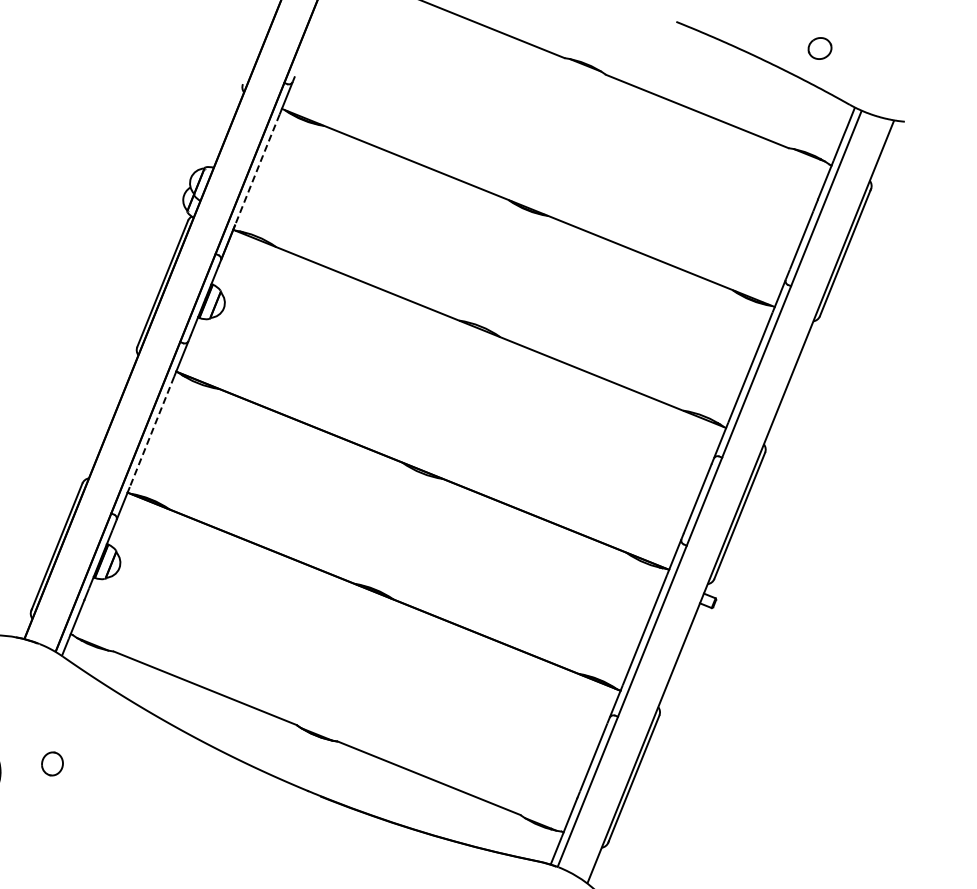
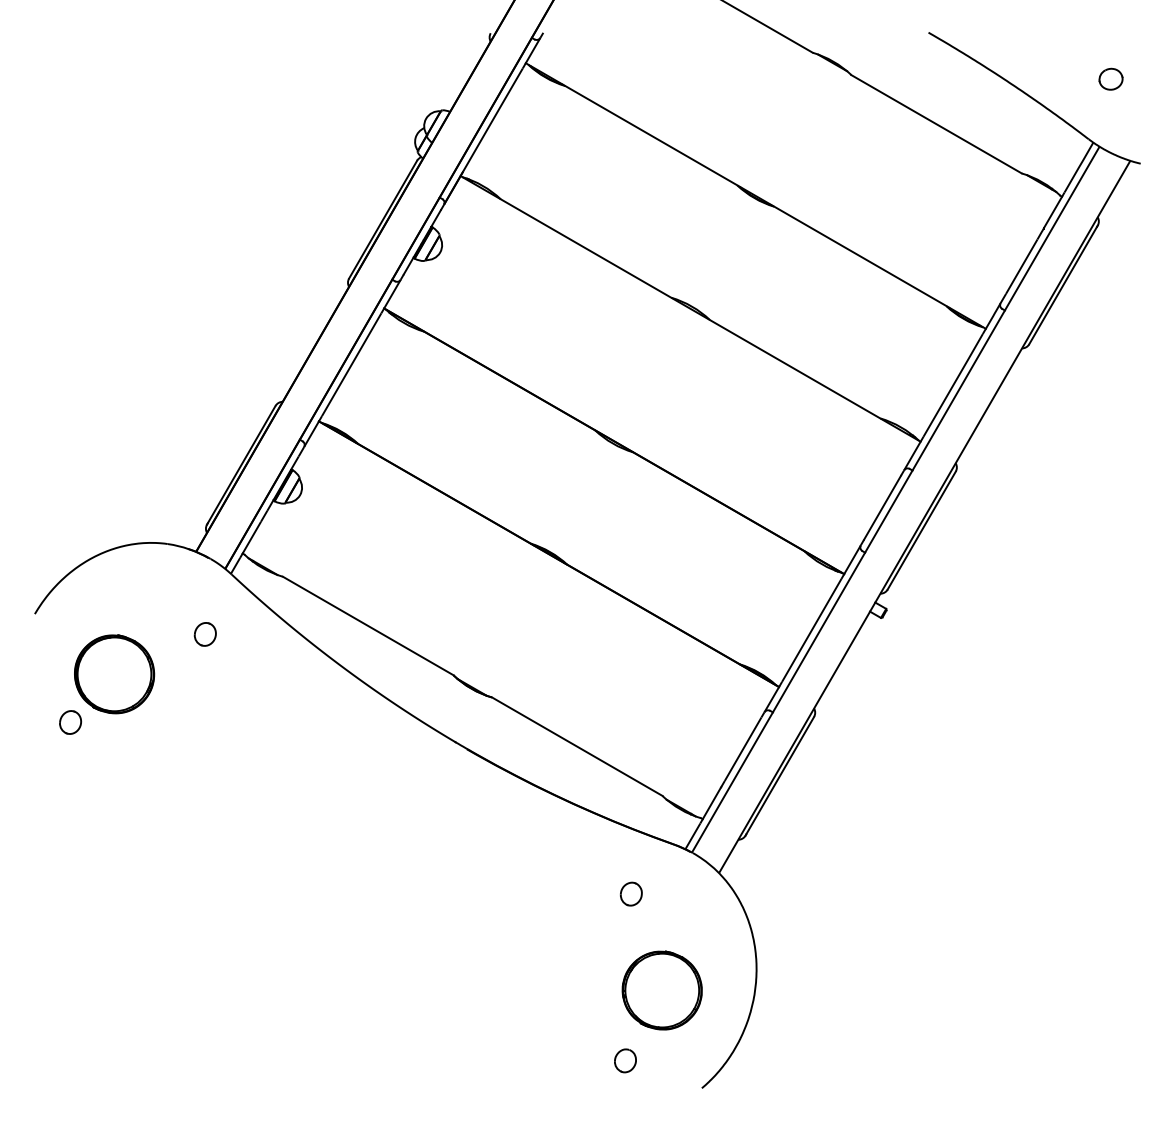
part: (819, 47) -> (1110, 78), moved
line: (257, 169) -> (493, 119), dashed -> solid
line: (151, 432) -> (351, 365), dashed -> solid
part: (51, 764) -> (204, 634), moved

